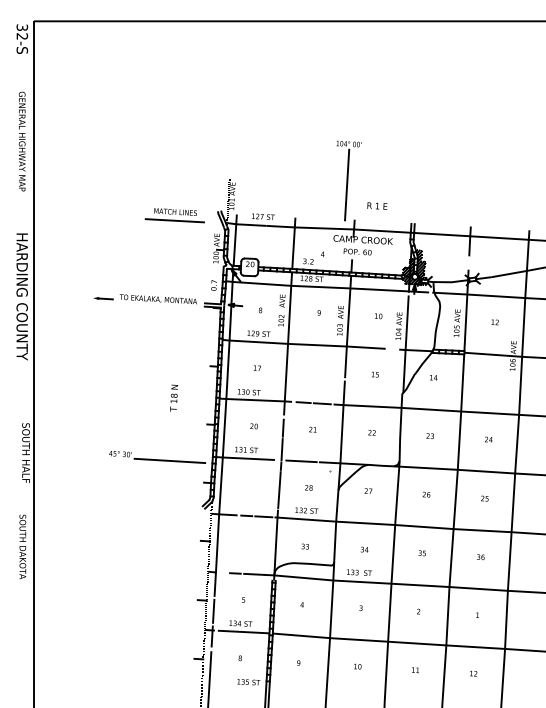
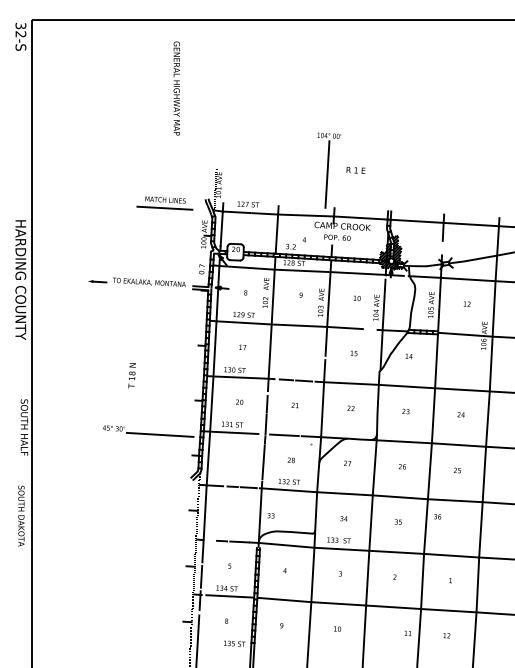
text: (21, 141) -> (176, 88), moved
text: (376, 205) -> (355, 169), moved
text: (173, 397) -> (131, 375), moved
text: (304, 546) -> (270, 515), moved
text: (480, 556) -> (437, 516), moved
text: (414, 670) -> (407, 633), moved

